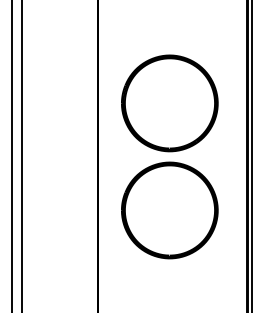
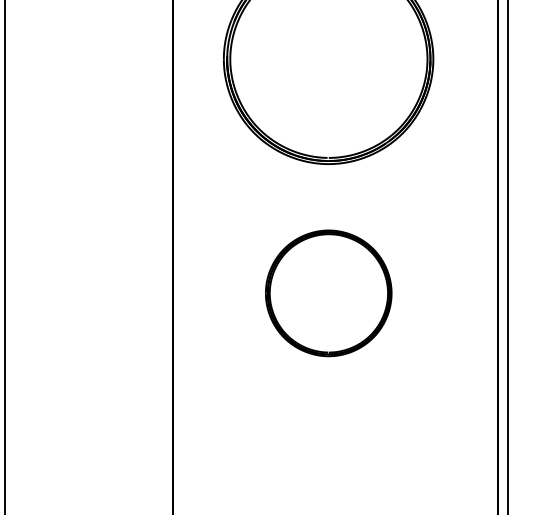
part: (169, 210) -> (327, 293), size x0.6

